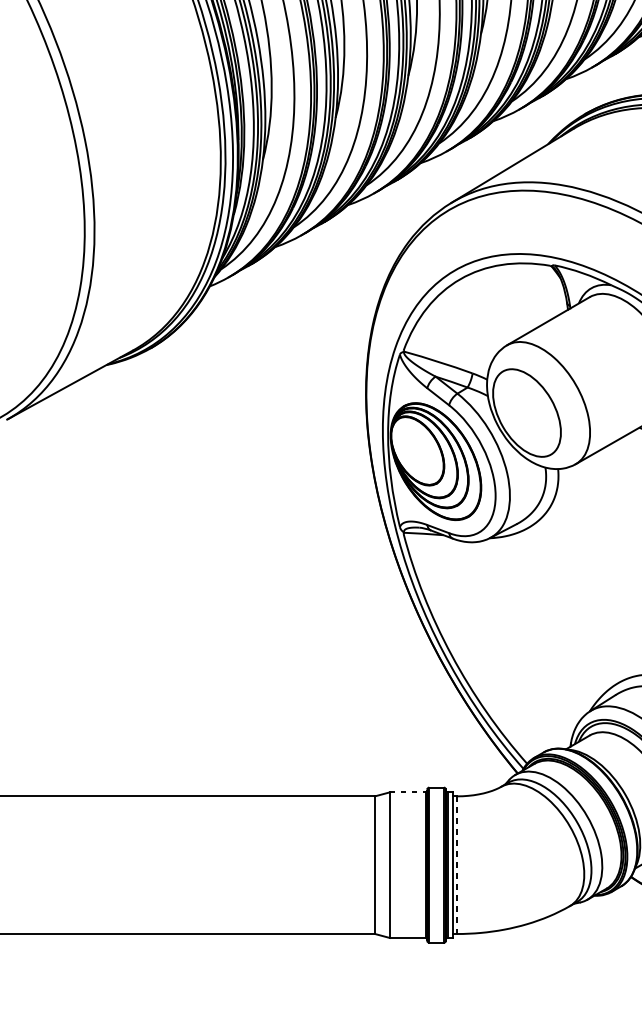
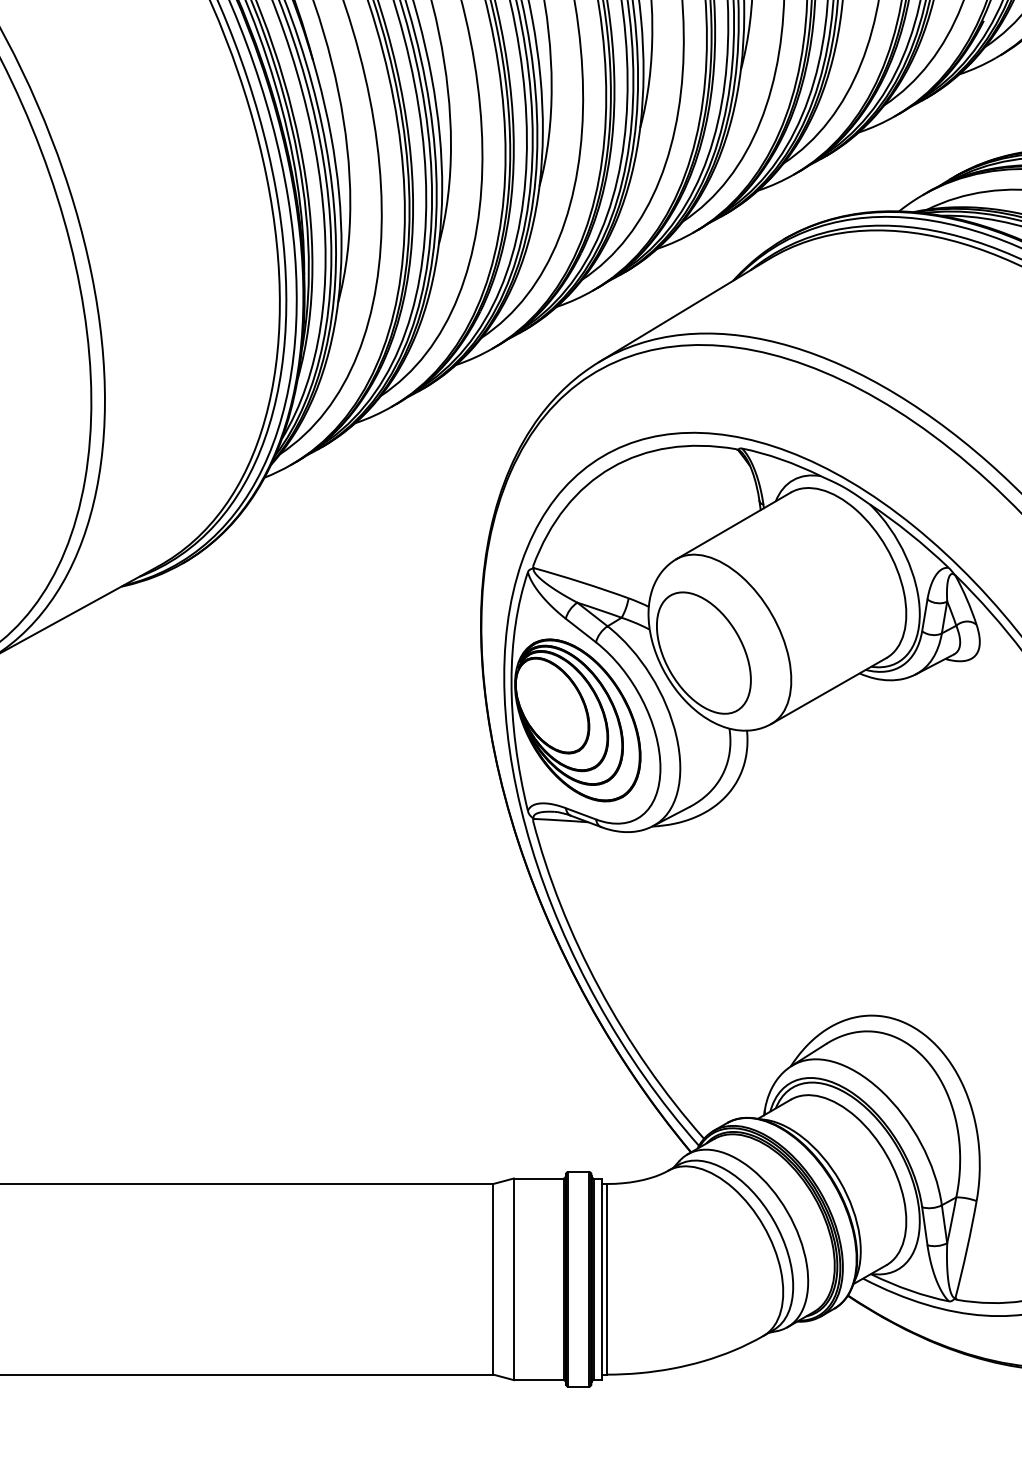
line: (407, 792) -> (538, 1178), dashed -> solid
line: (457, 864) -> (607, 1278), dashed -> solid

